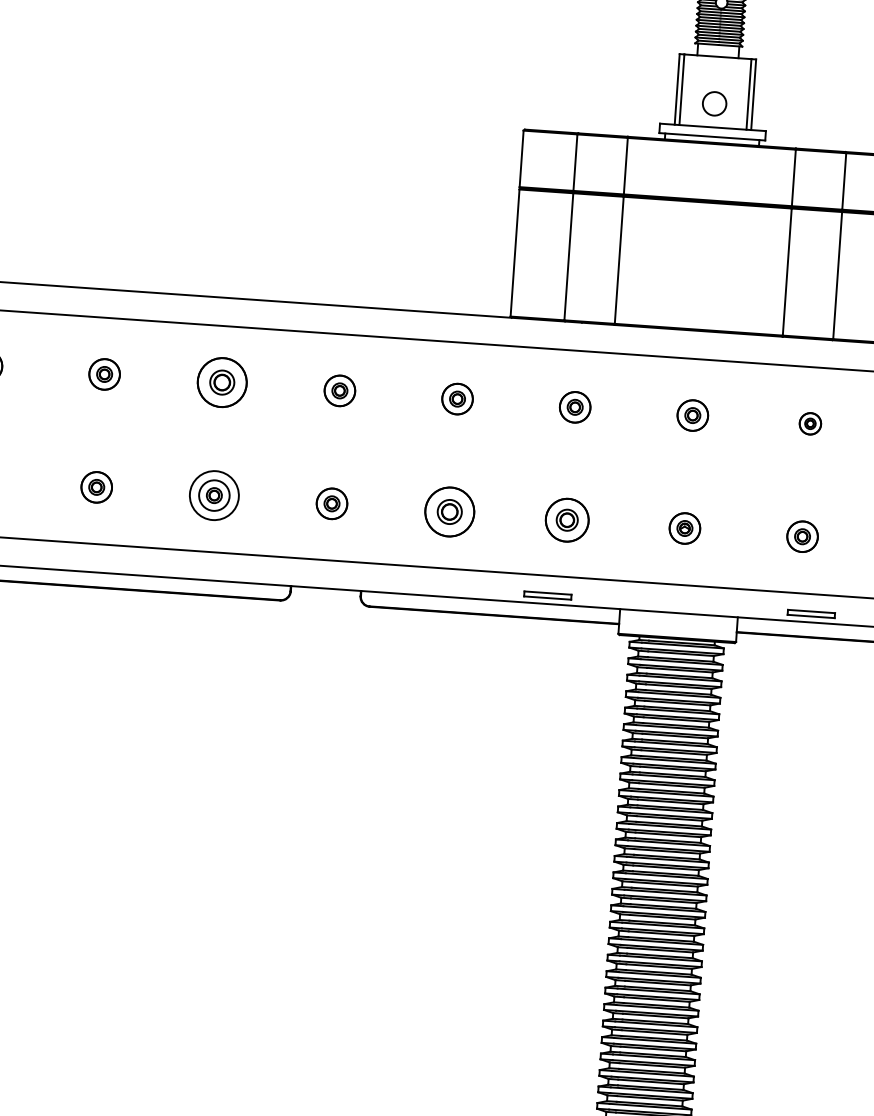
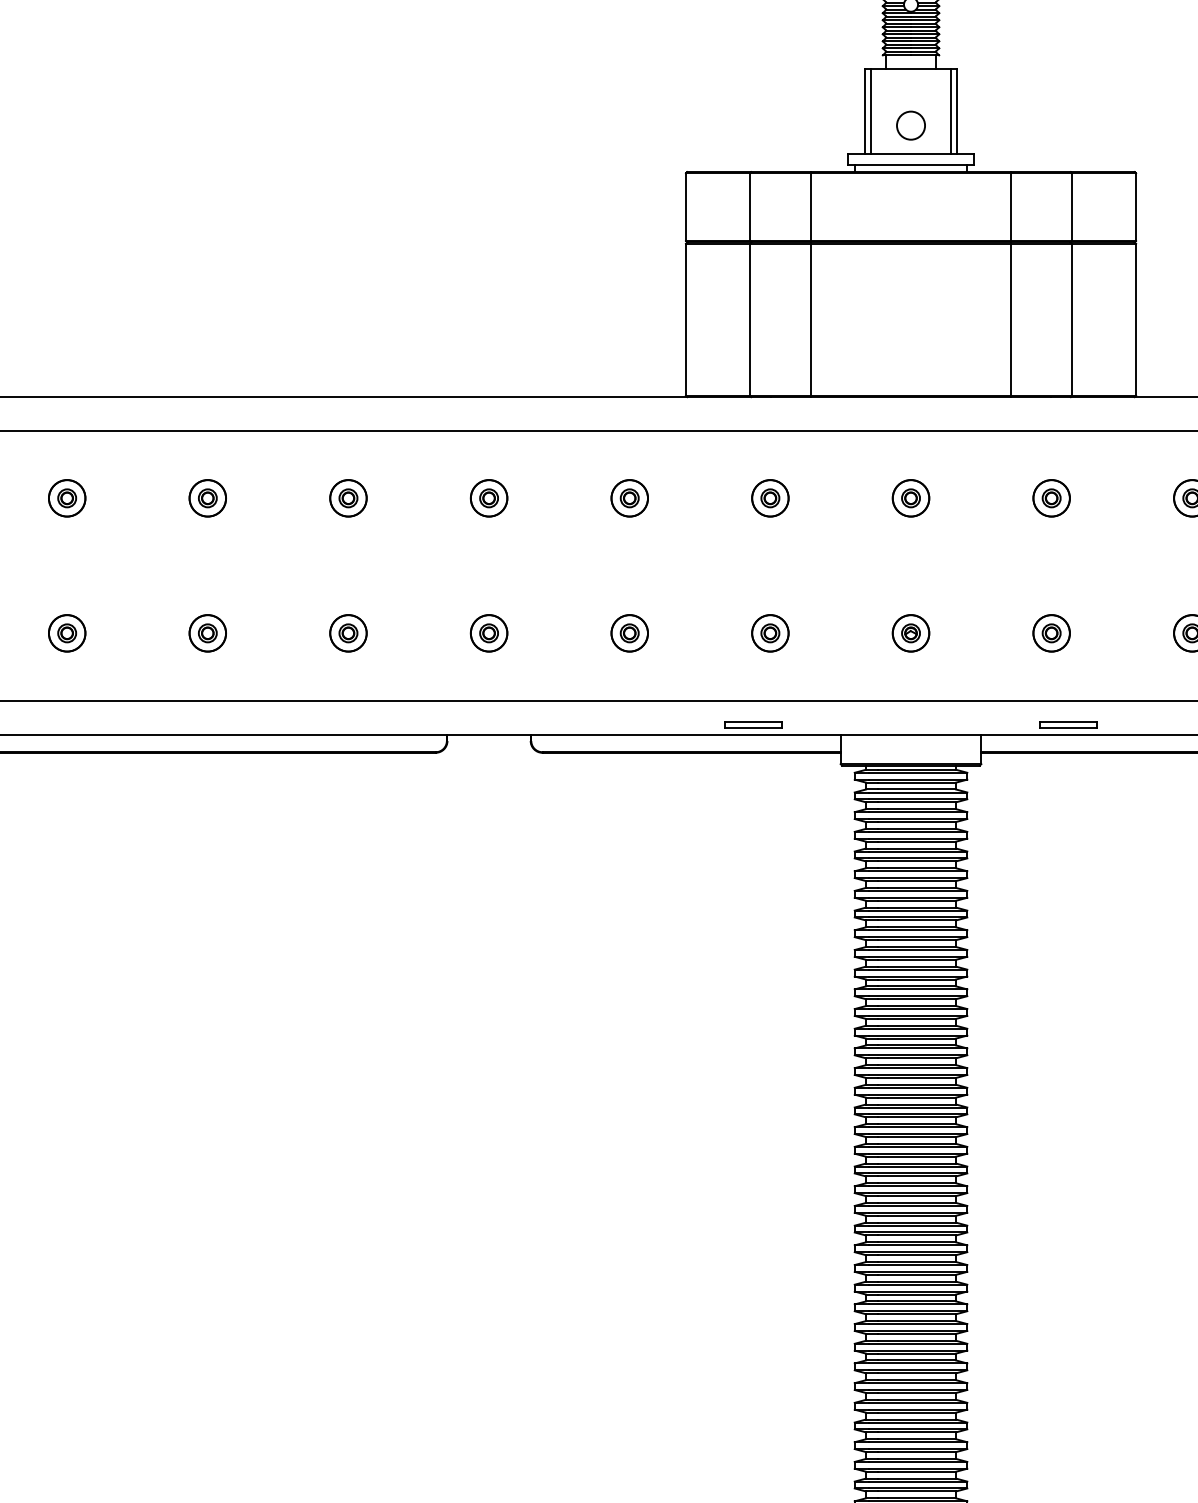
part: (222, 382) -> (348, 498), size x0.62
part: (810, 423) -> (1051, 498), size x1.43
circle: (214, 495) -> (348, 633), size x0.62
part: (449, 512) -> (629, 633), size x0.62
part: (567, 520) -> (770, 633), size x0.71

